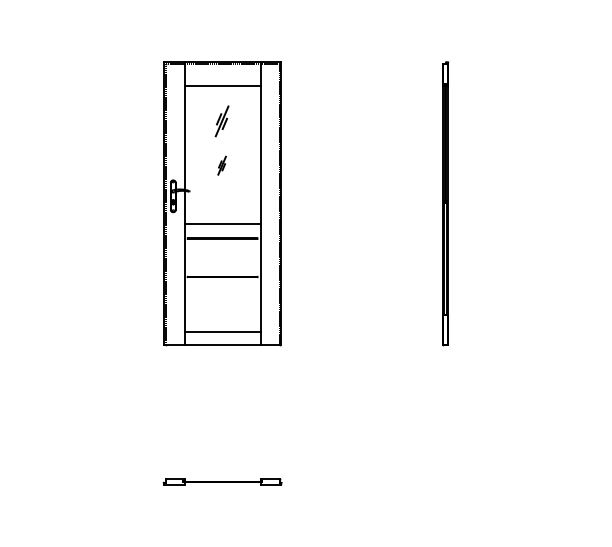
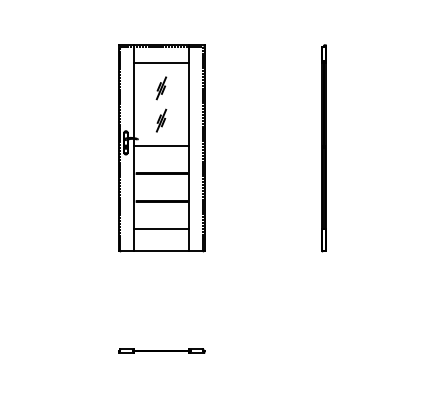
part: (222, 165) -> (161, 120), size x1.67
line: (222, 224) -> (161, 146), moved
line: (222, 331) -> (161, 228), moved

